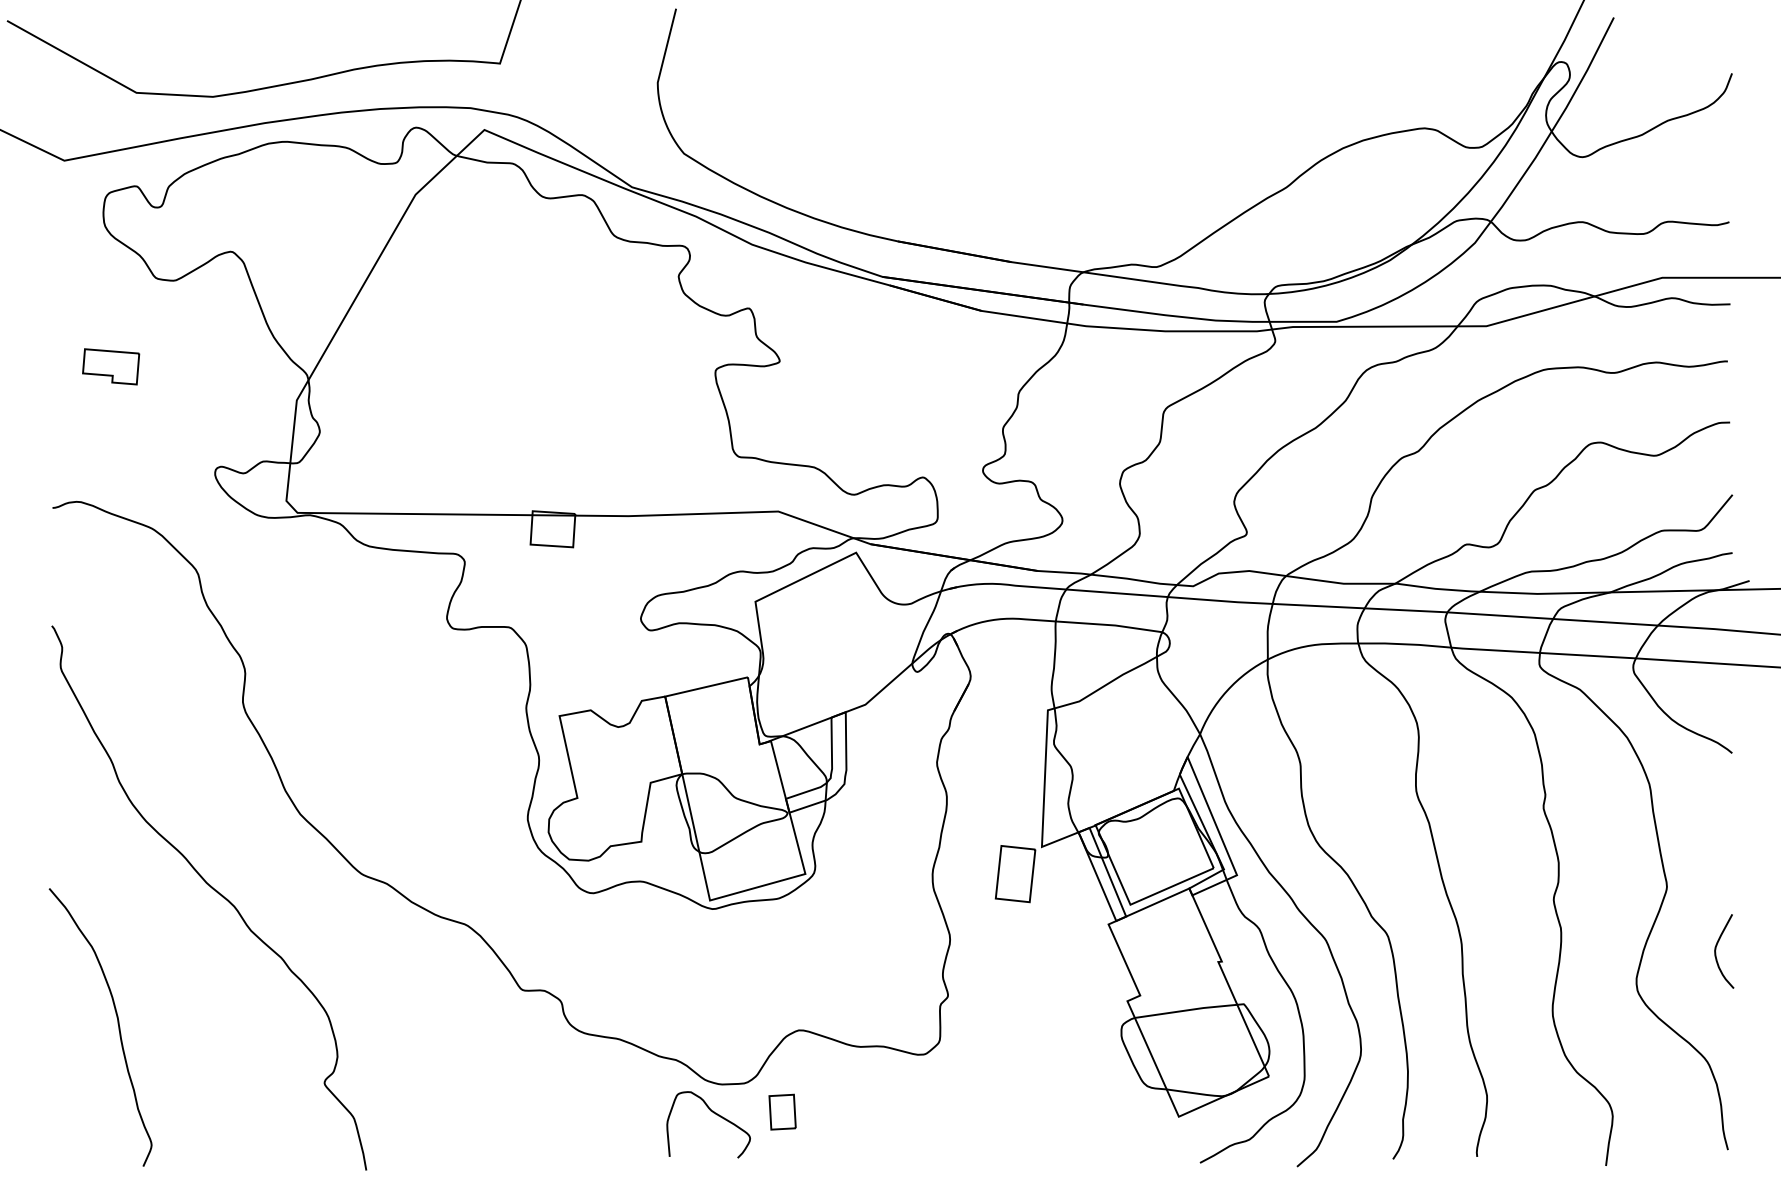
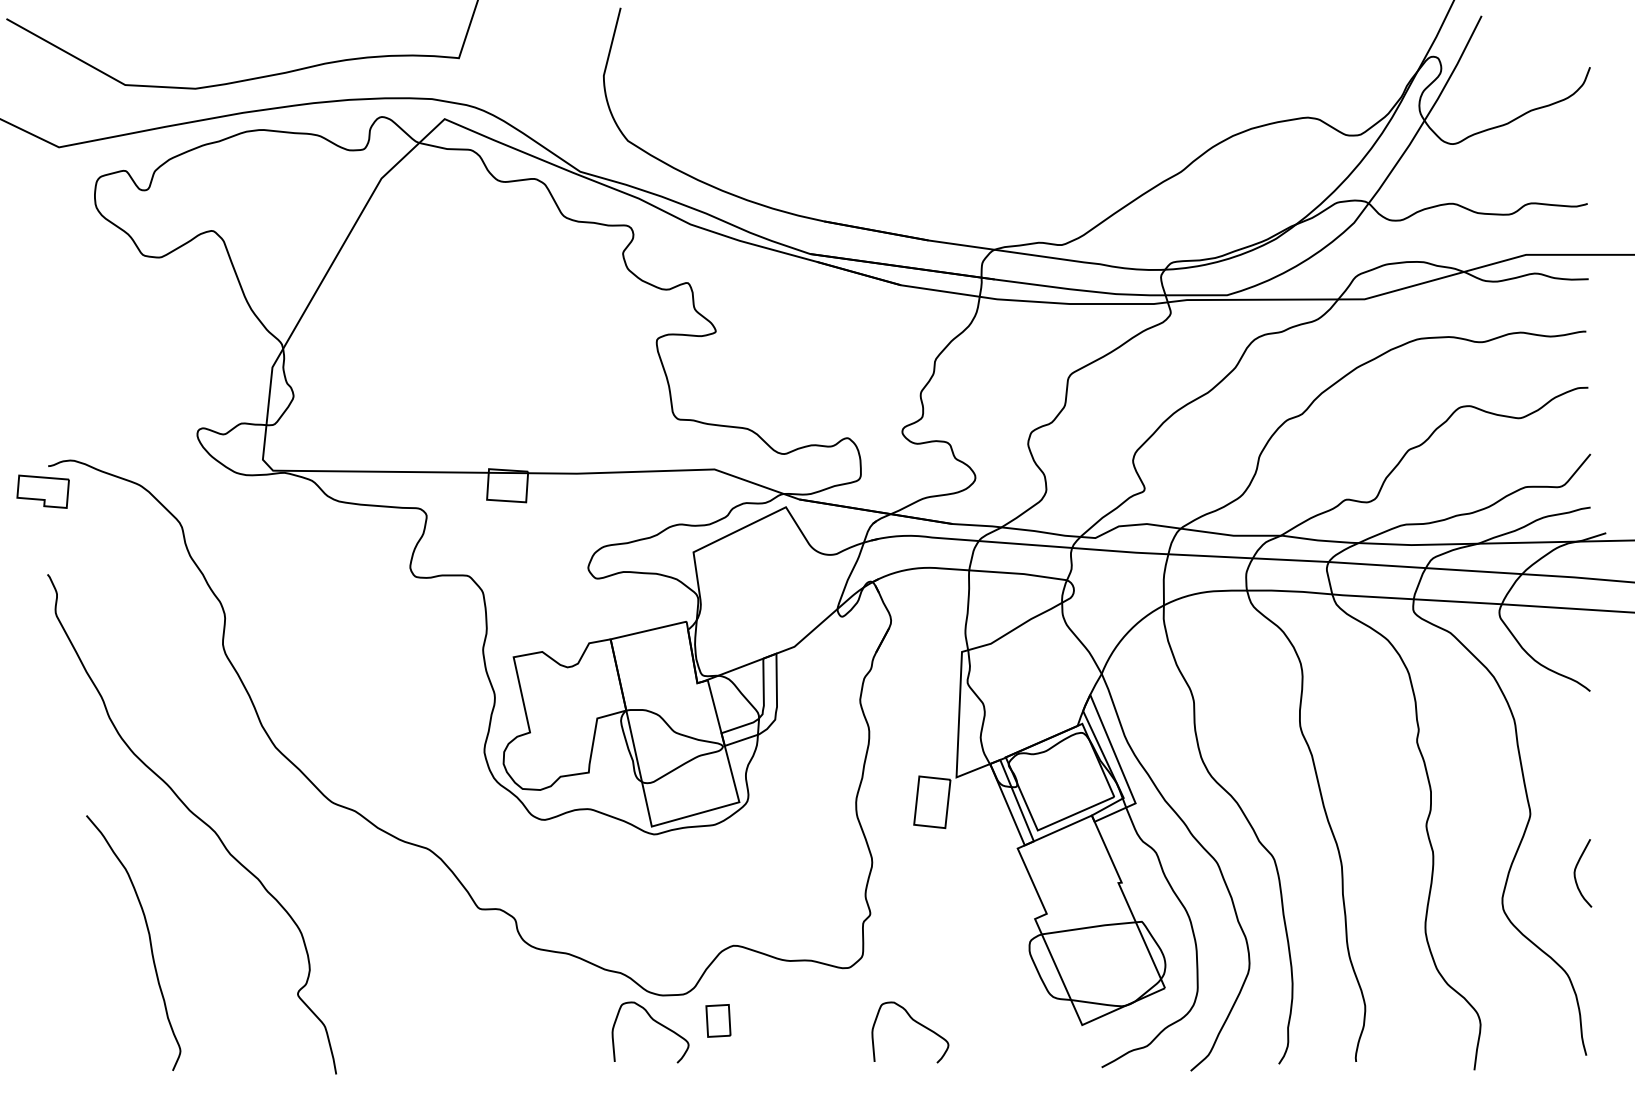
part: (111, 366) -> (43, 491), moved
curve: (117, 1024) -> (149, 940), moved
curve: (999, 1115) -> (917, 1023), added

